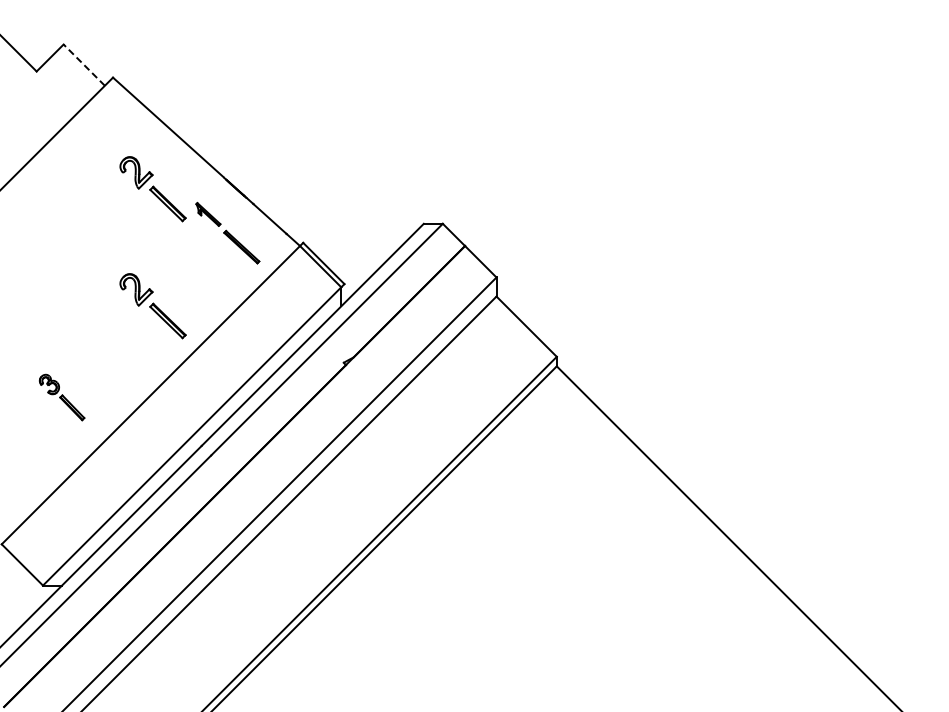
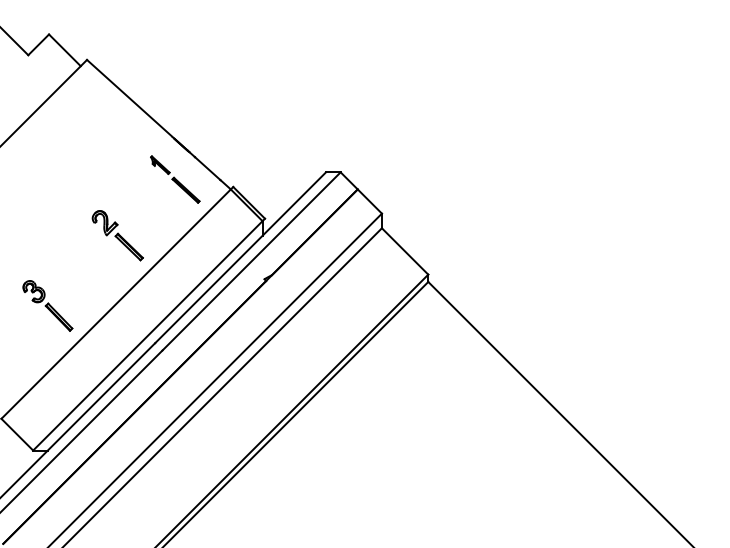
line: (83, 64) -> (64, 49), dashed -> solid
part: (152, 189) -> (117, 145), removed
part: (61, 397) -> (47, 305), size x1.43

